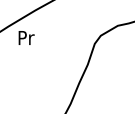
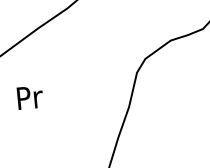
text: (26, 37) -> (29, 96), moved

